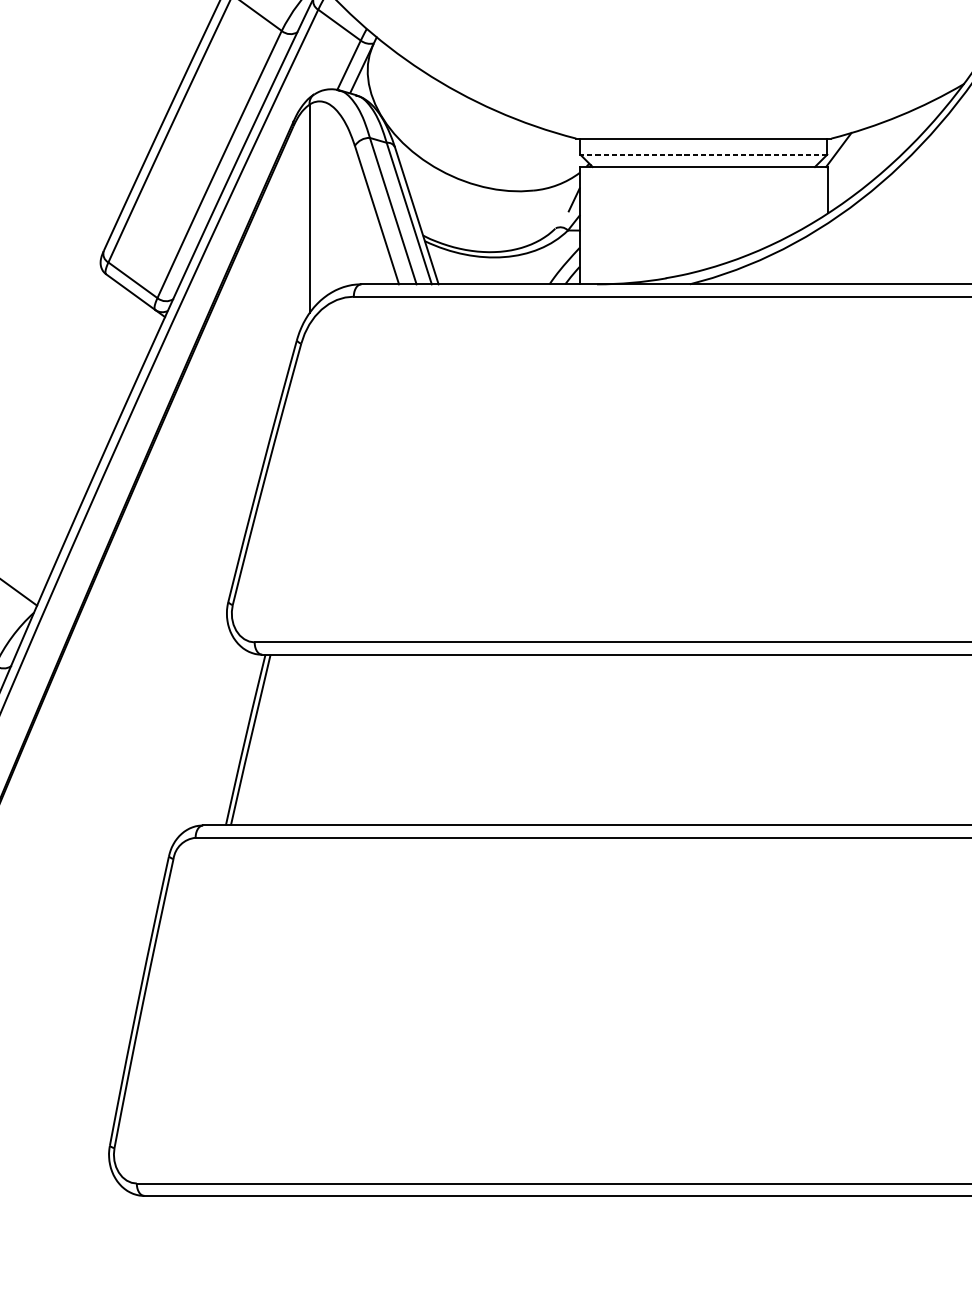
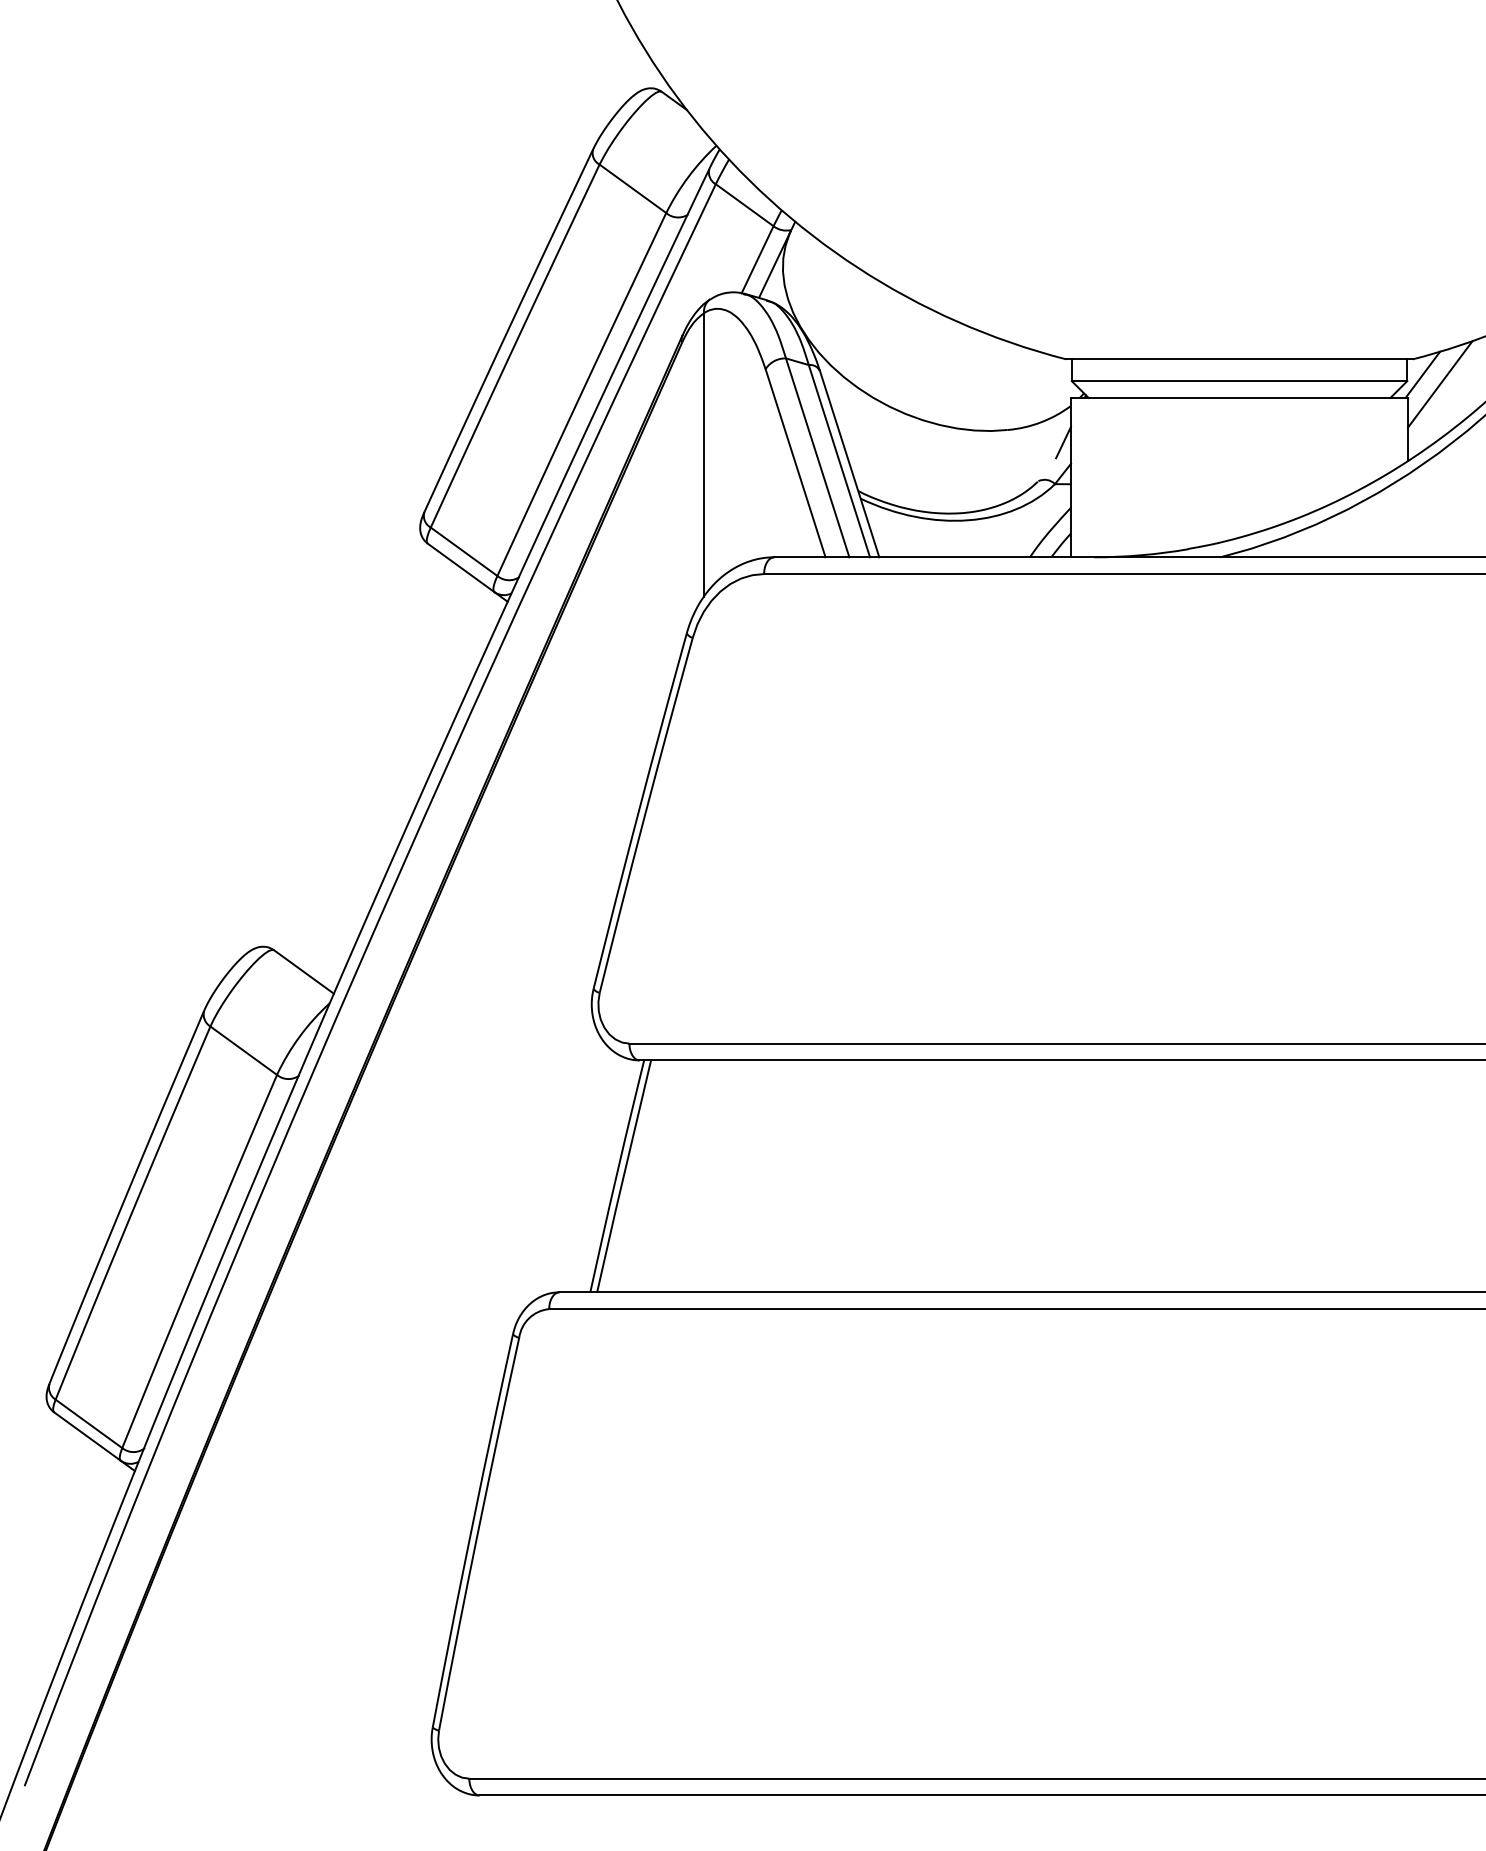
line: (703, 154) -> (1239, 381), dashed -> solid
line: (851, 157) -> (1440, 384), added

